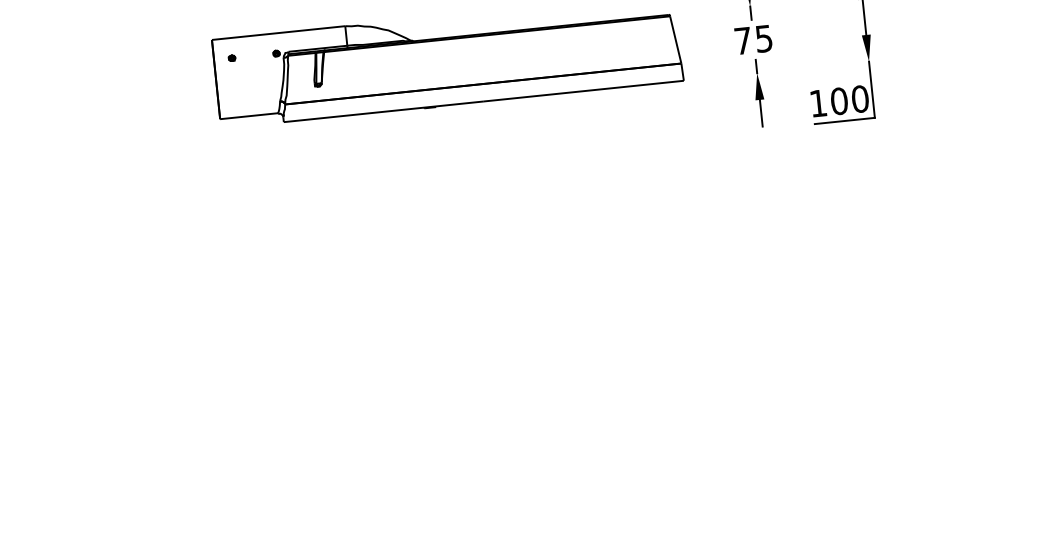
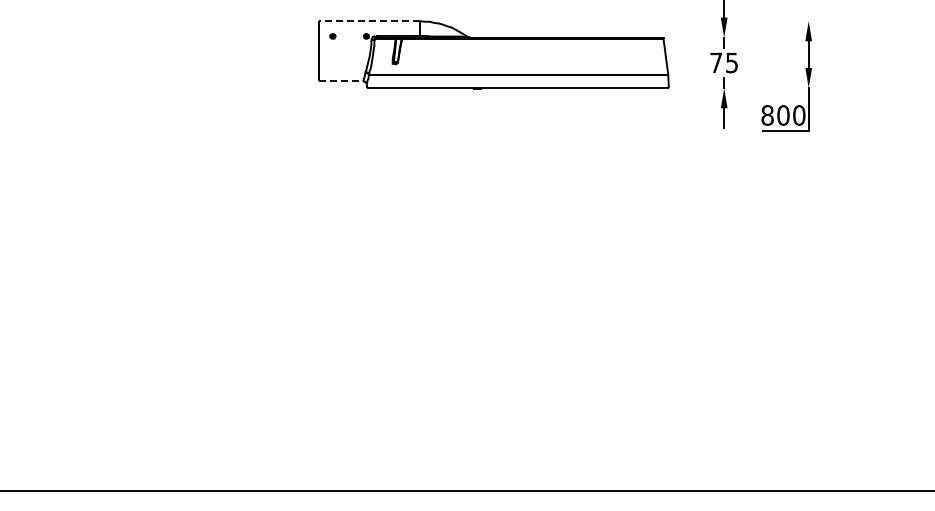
line: (278, 33) -> (369, 21), solid -> dashed
text: (818, 103) -> (767, 115), 100 -> 800
line: (249, 116) -> (341, 81), solid -> dashed

